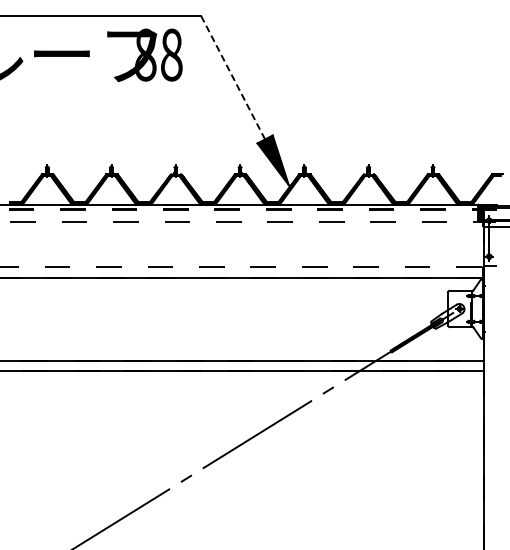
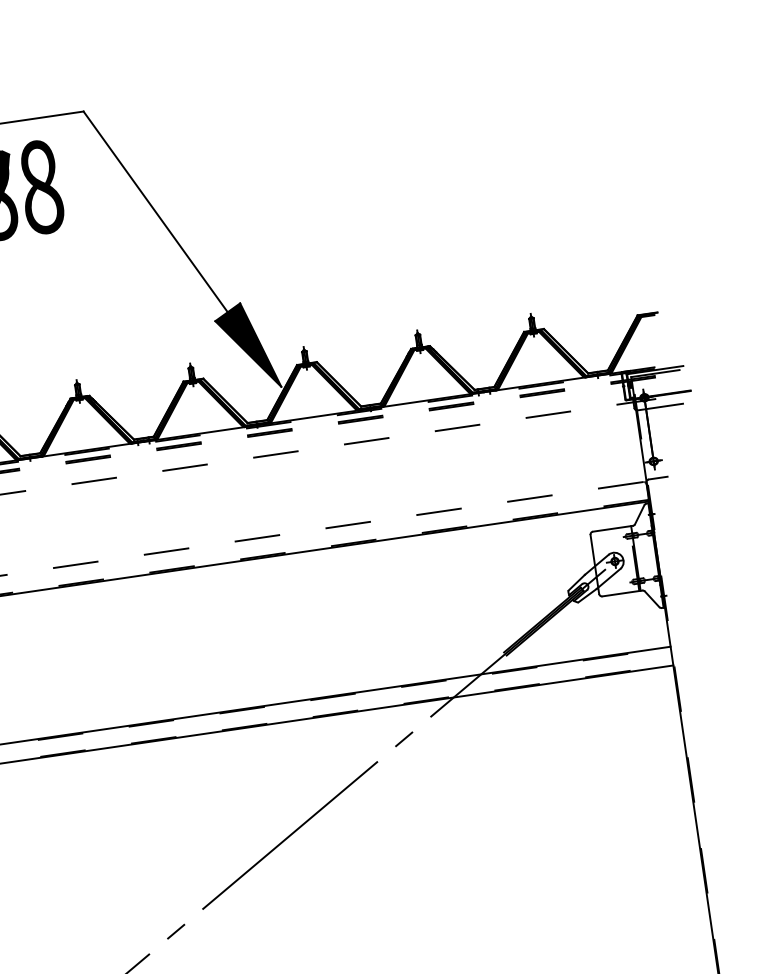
line: (233, 77) -> (155, 211), dashed -> solid

